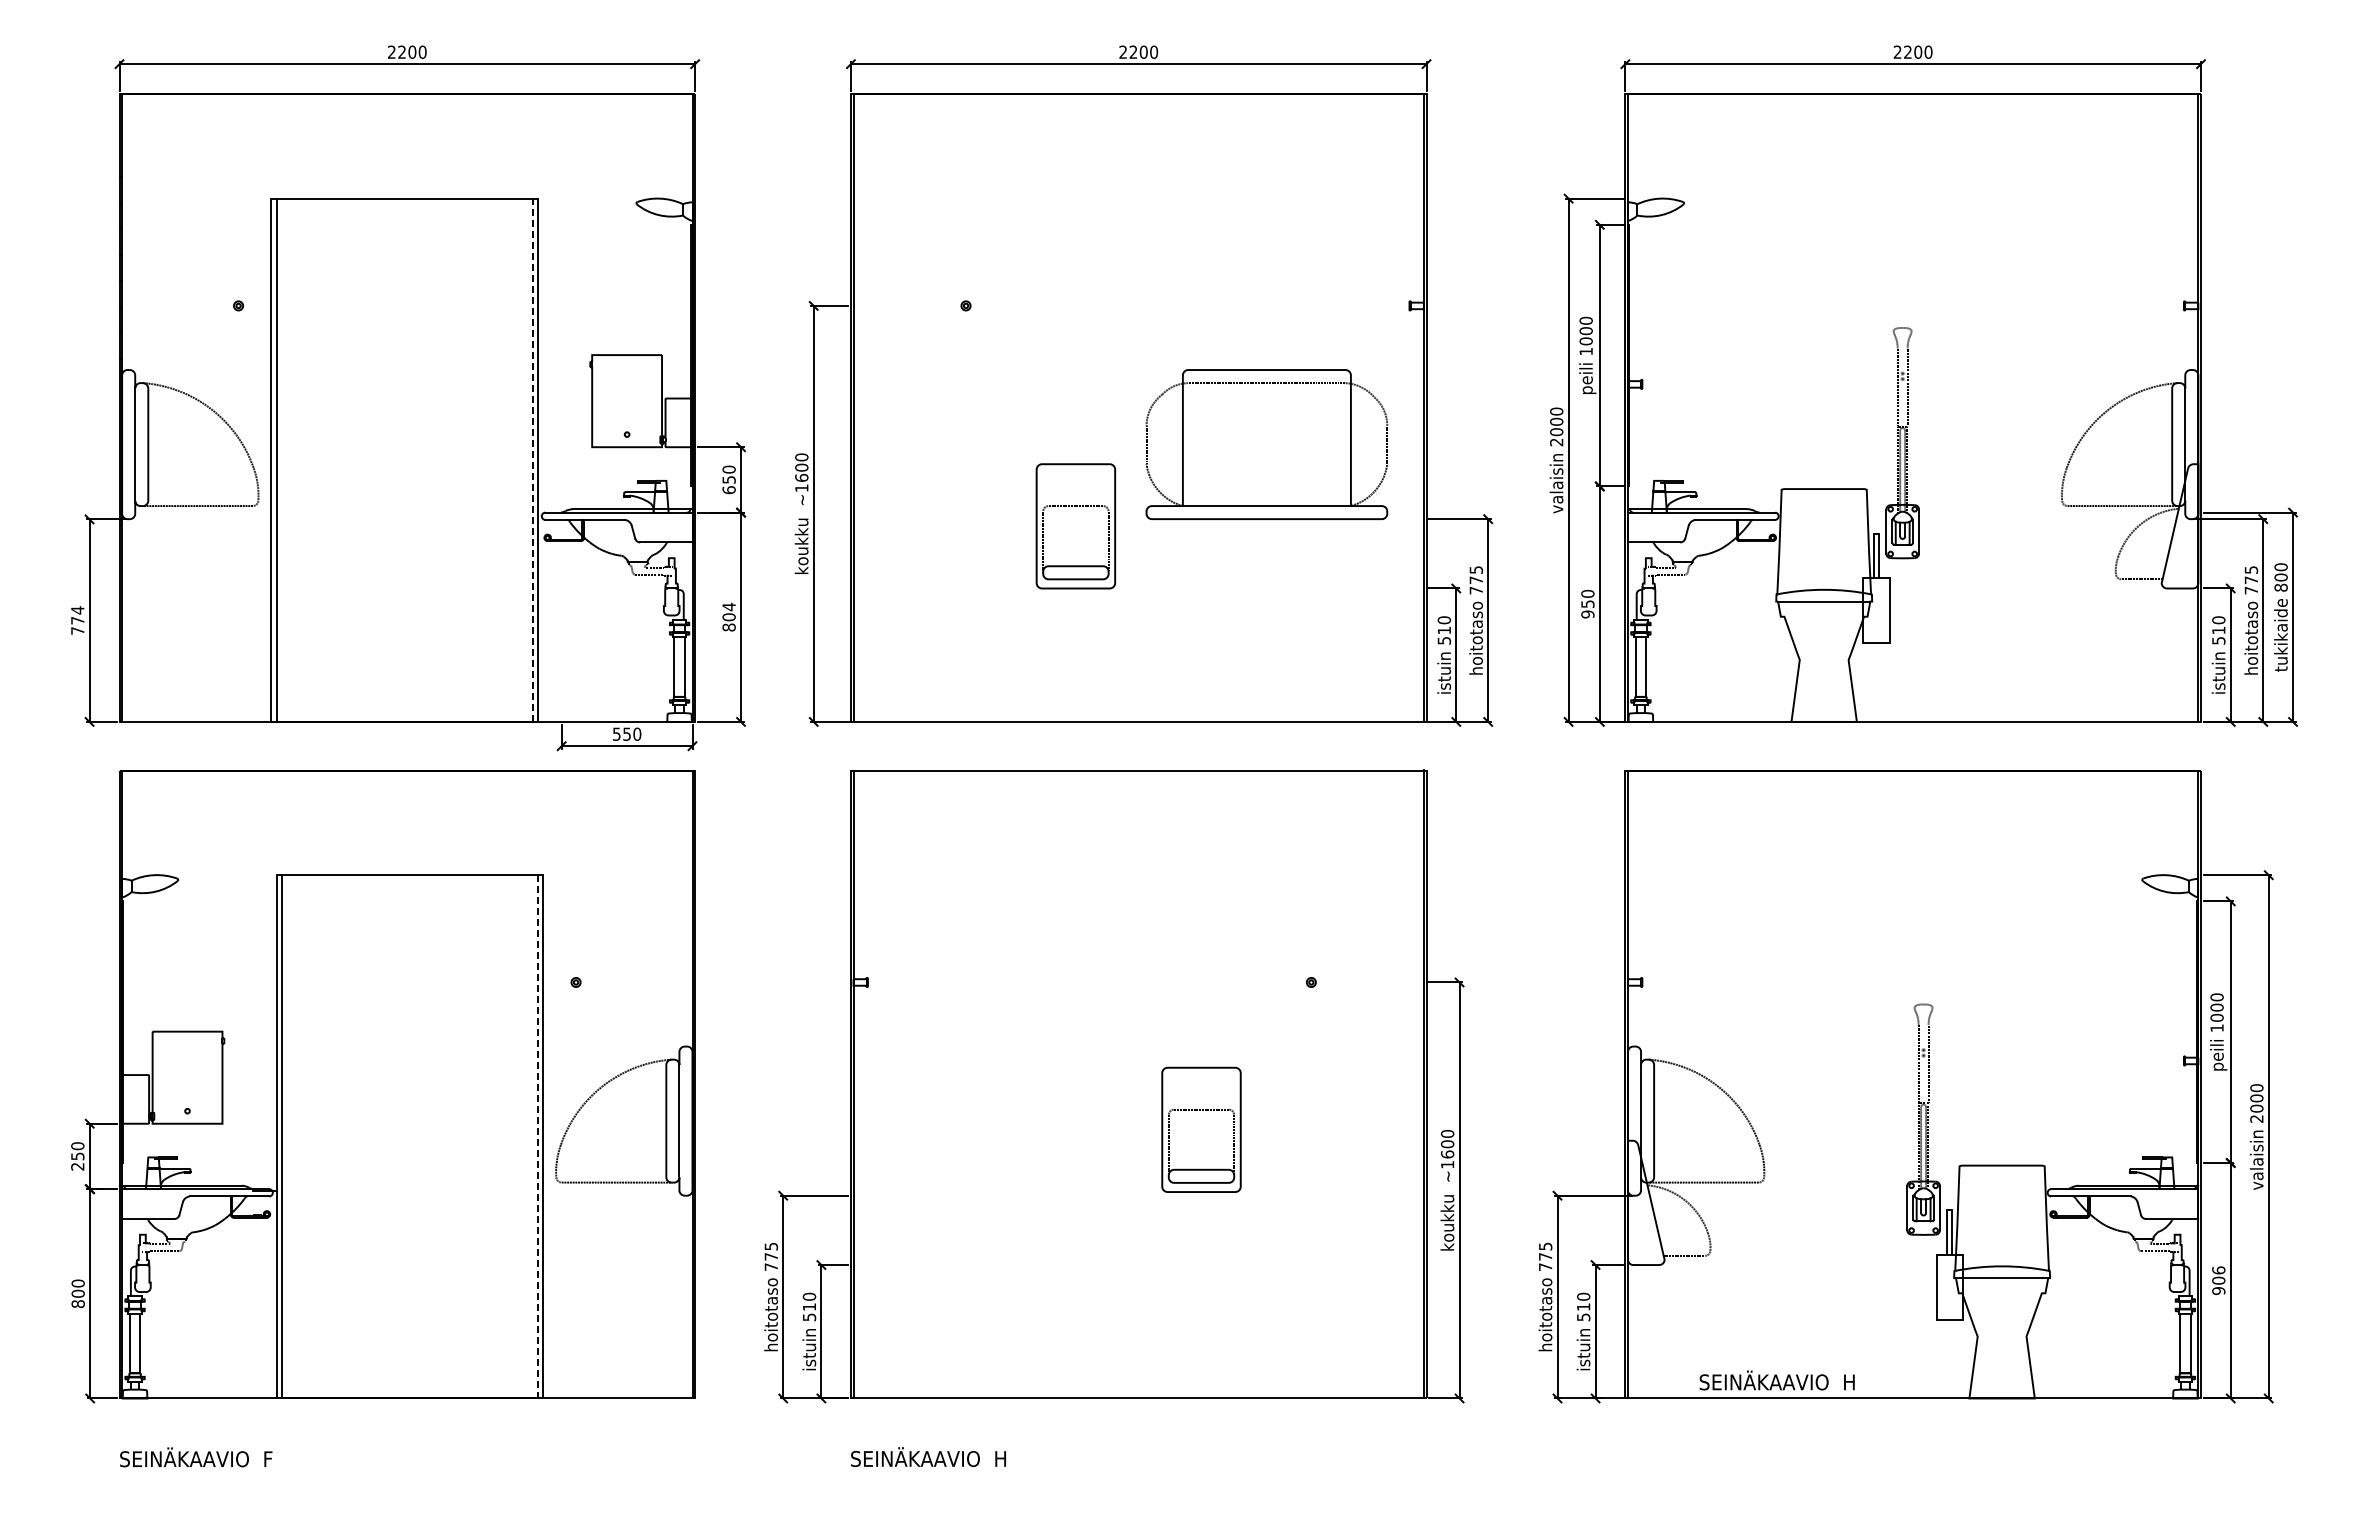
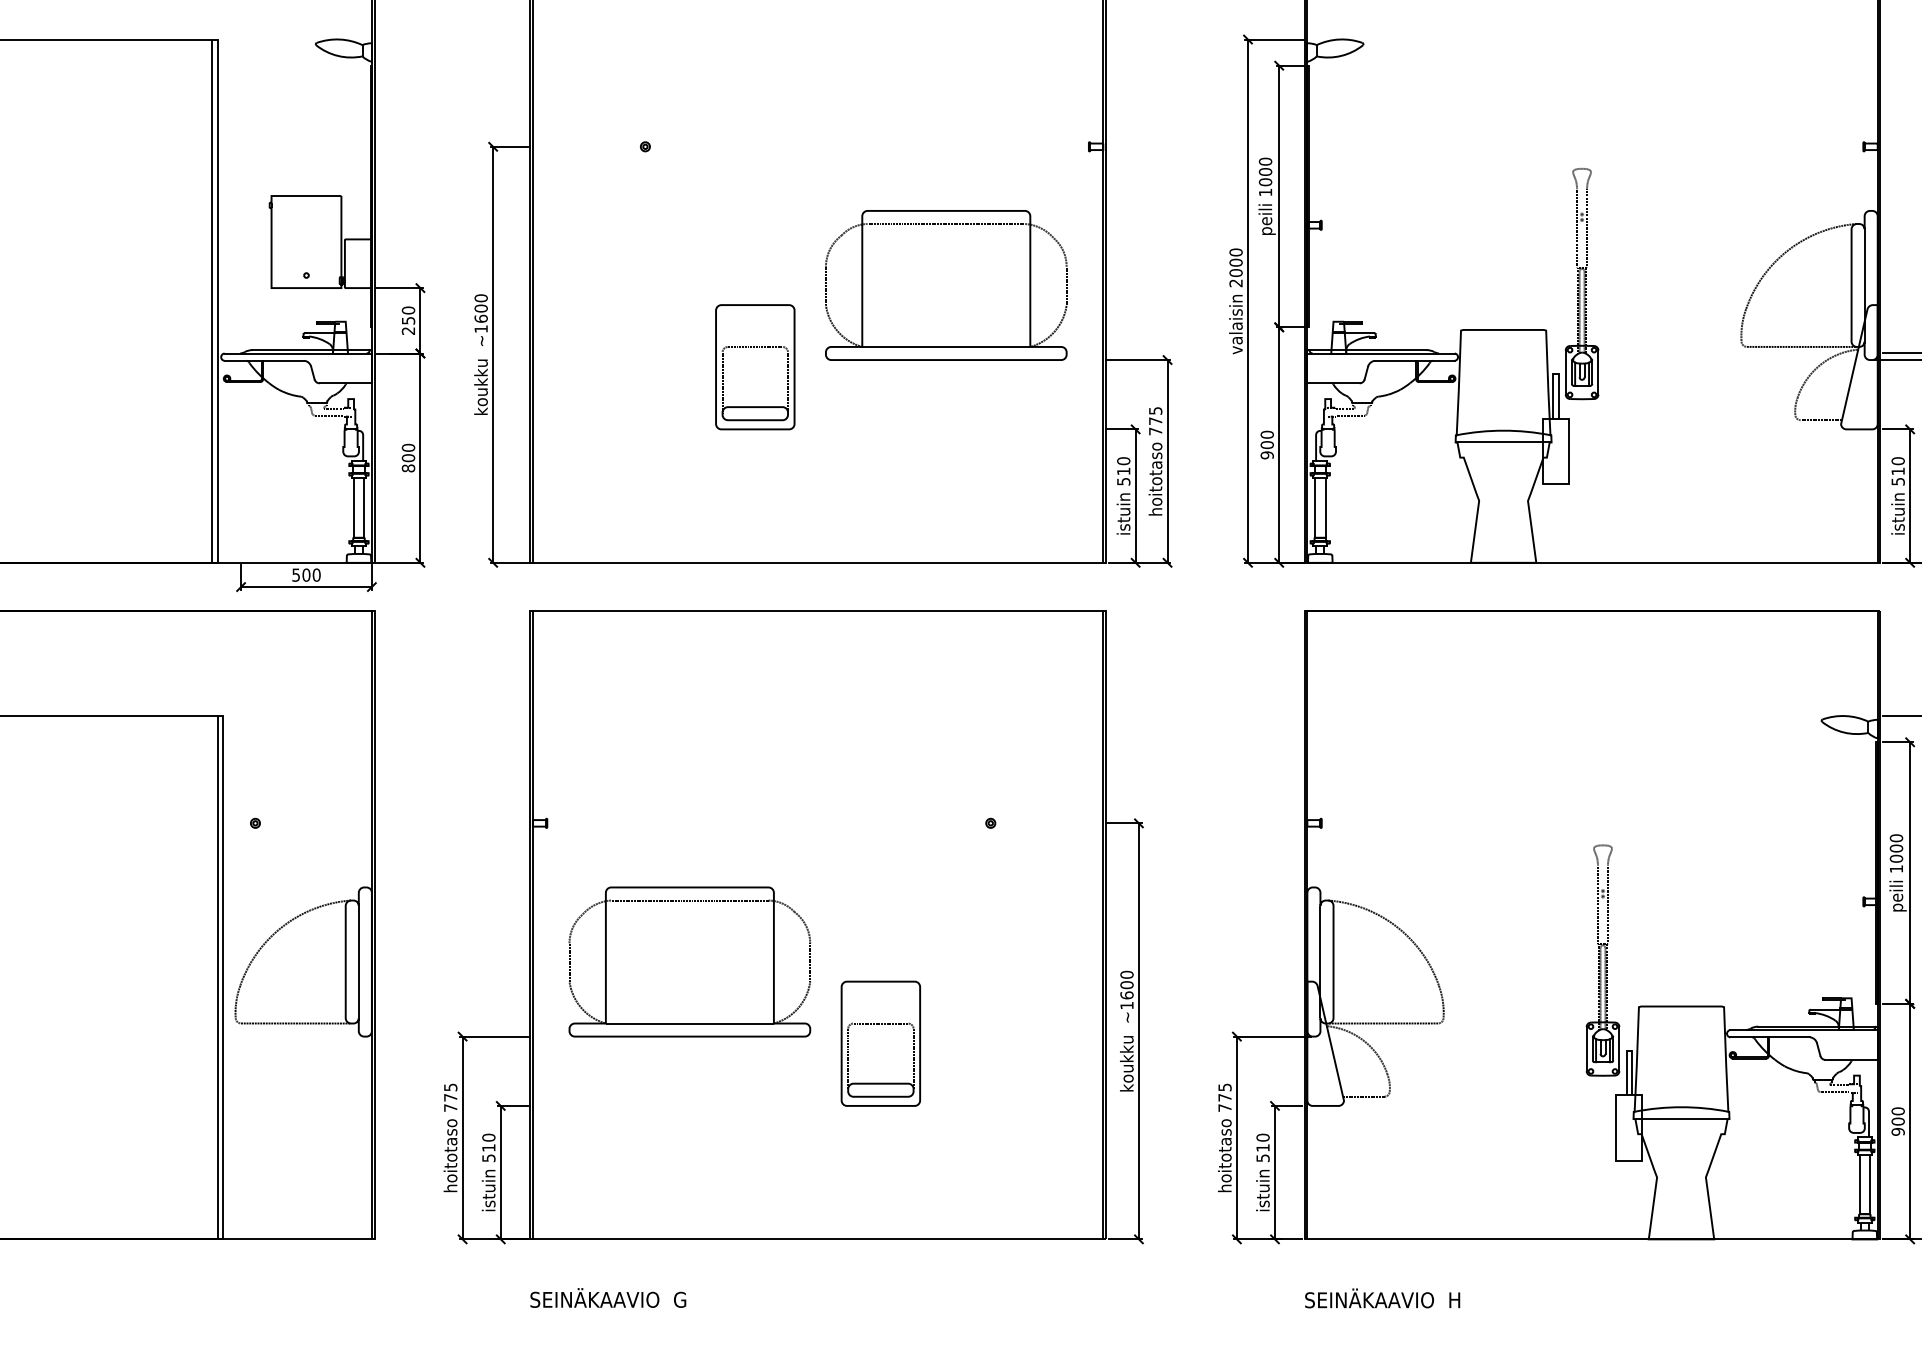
line: (532, 460) -> (211, 301), dashed -> solid
text: (728, 490) -> (407, 331), 650 -> 250
text: (1587, 604) -> (1266, 445), 950 -> 900
text: (728, 606) -> (407, 447), 804 -> 800
text: (627, 733) -> (306, 574), 550 -> 500
part: (1010, 1120) -> (689, 961), added
part: (1201, 1129) -> (880, 1043), moved
line: (538, 1136) -> (217, 977), dashed -> solid
text: (2218, 1270) -> (1897, 1111), 906 -> 900
text: (1776, 1380) -> (1381, 1298), moved
text: (1000, 1458) -> (679, 1299), SEINÄKAAVIO  H -> SEINÄKAAVIO  G

